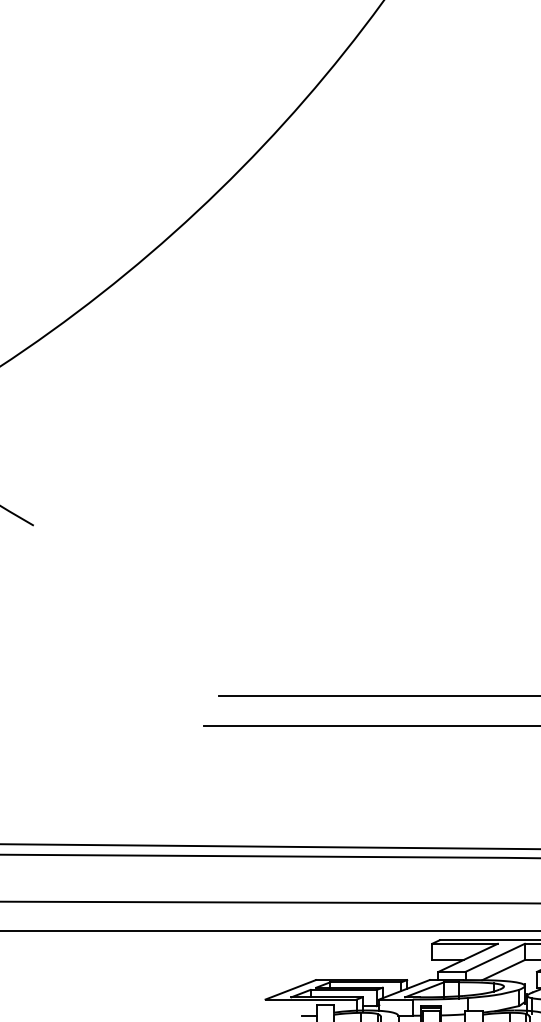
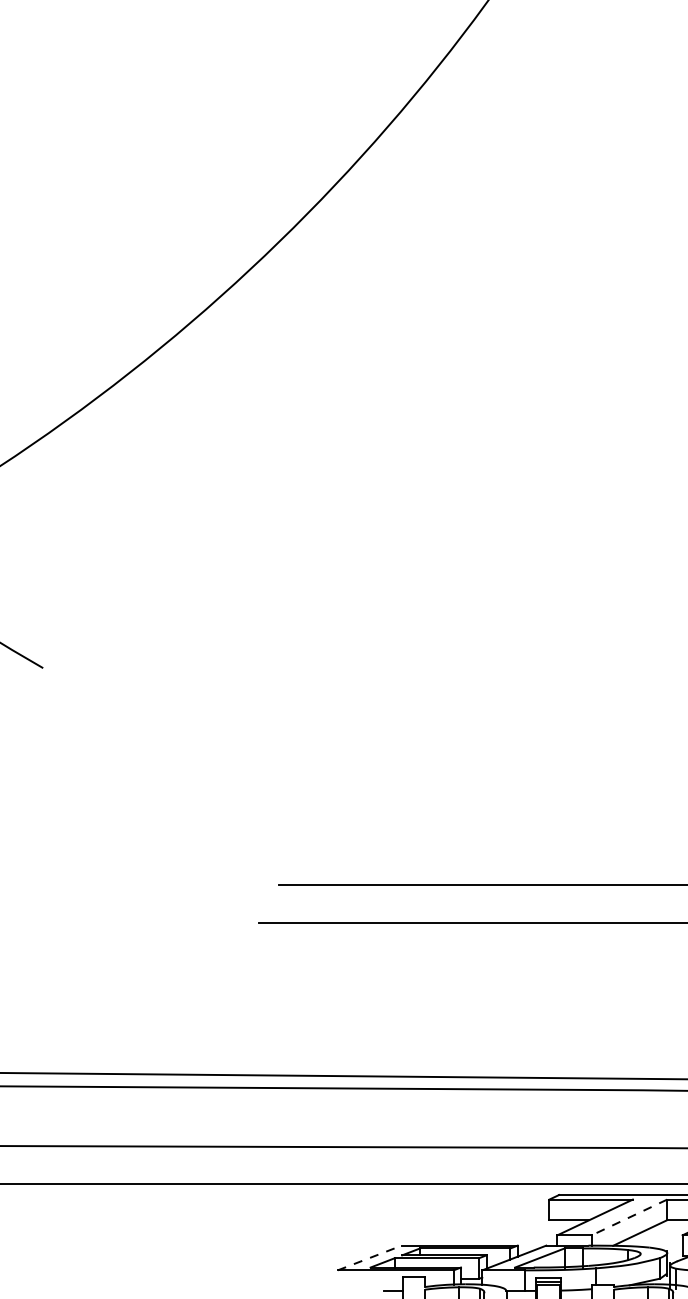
line: (495, 957) -> (629, 1216), solid -> dashed
line: (290, 989) -> (369, 1257), solid -> dashed

